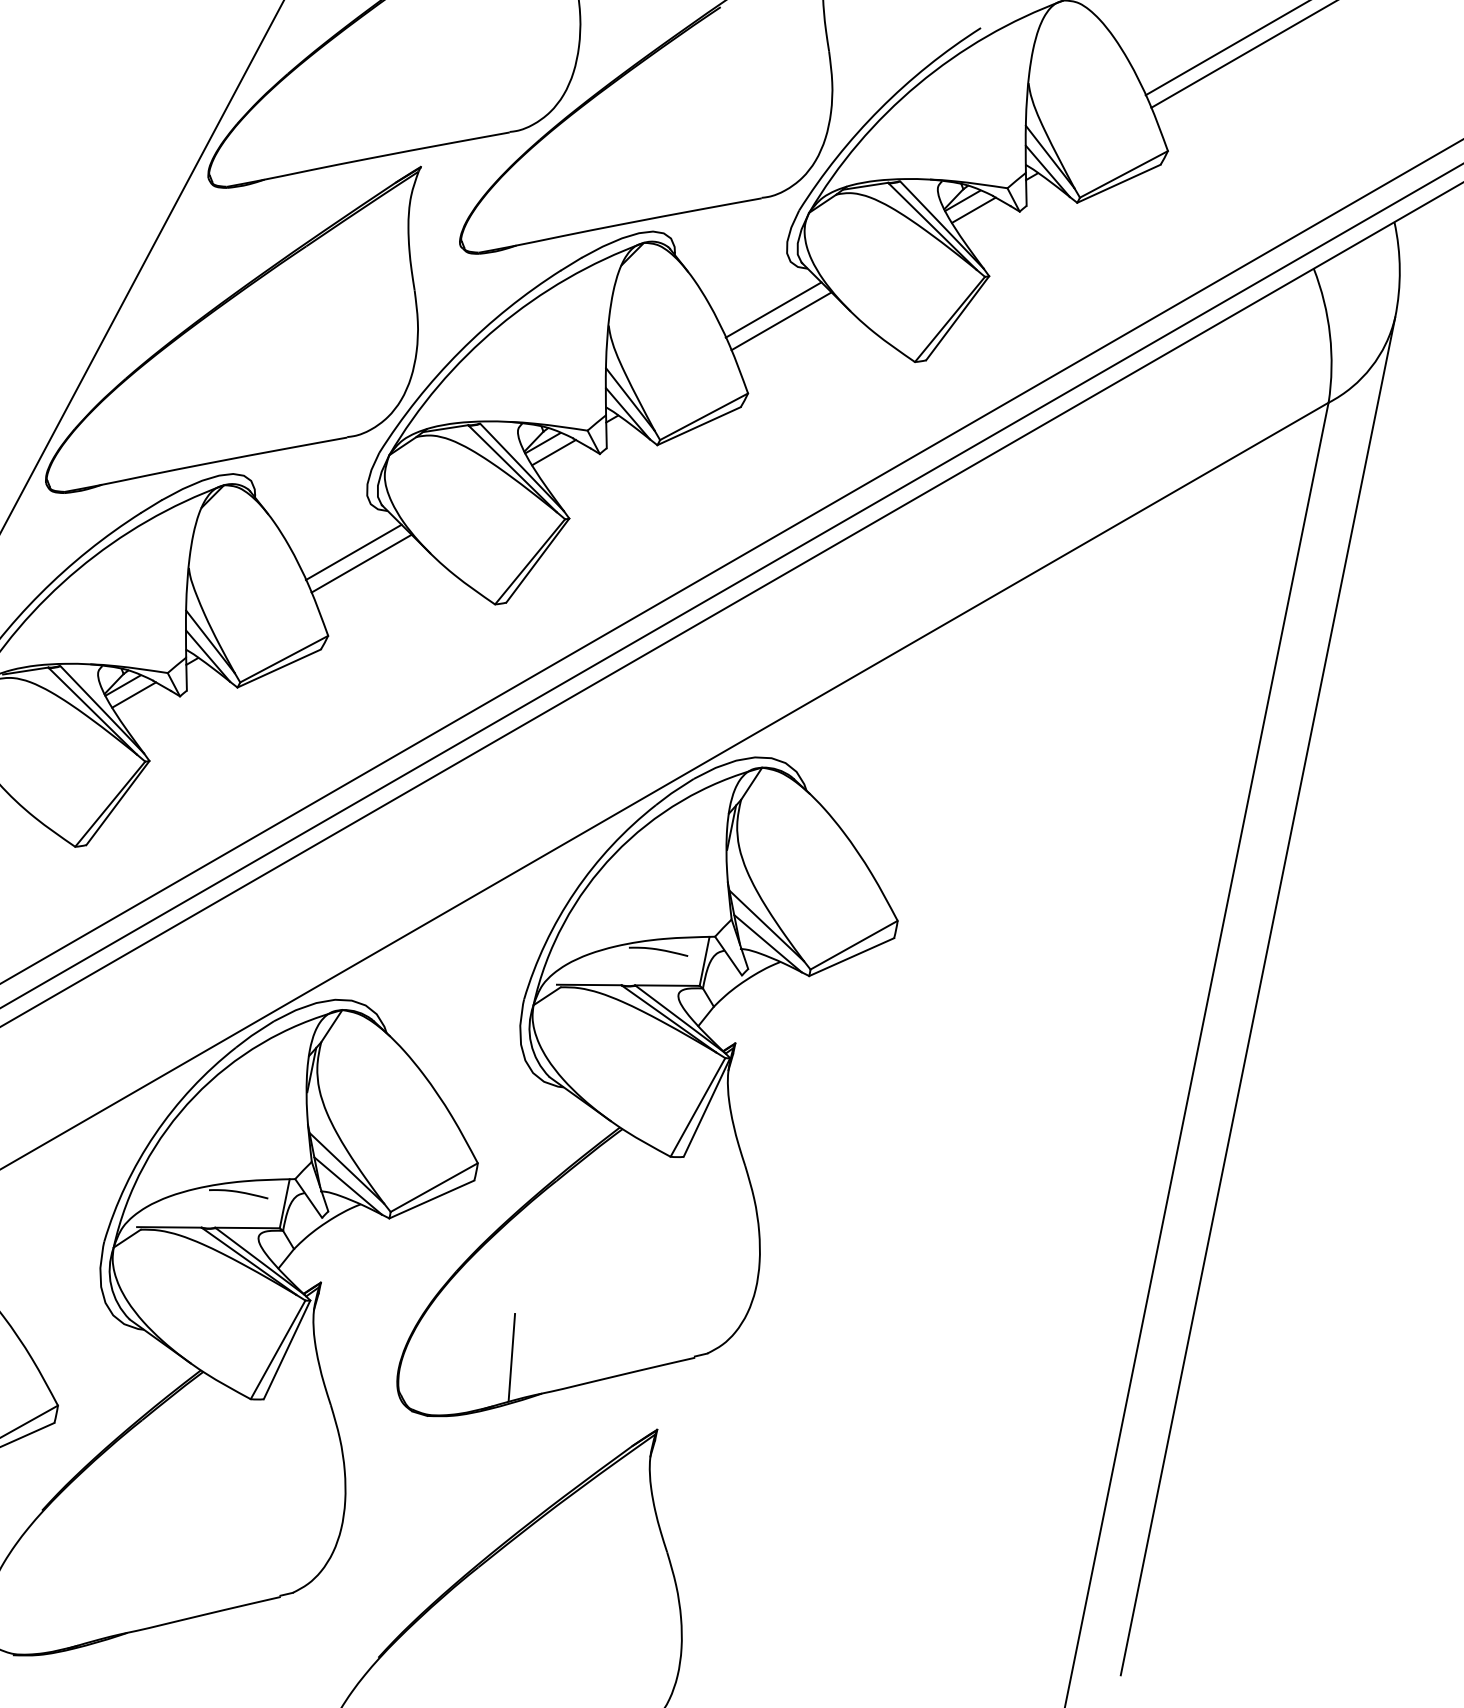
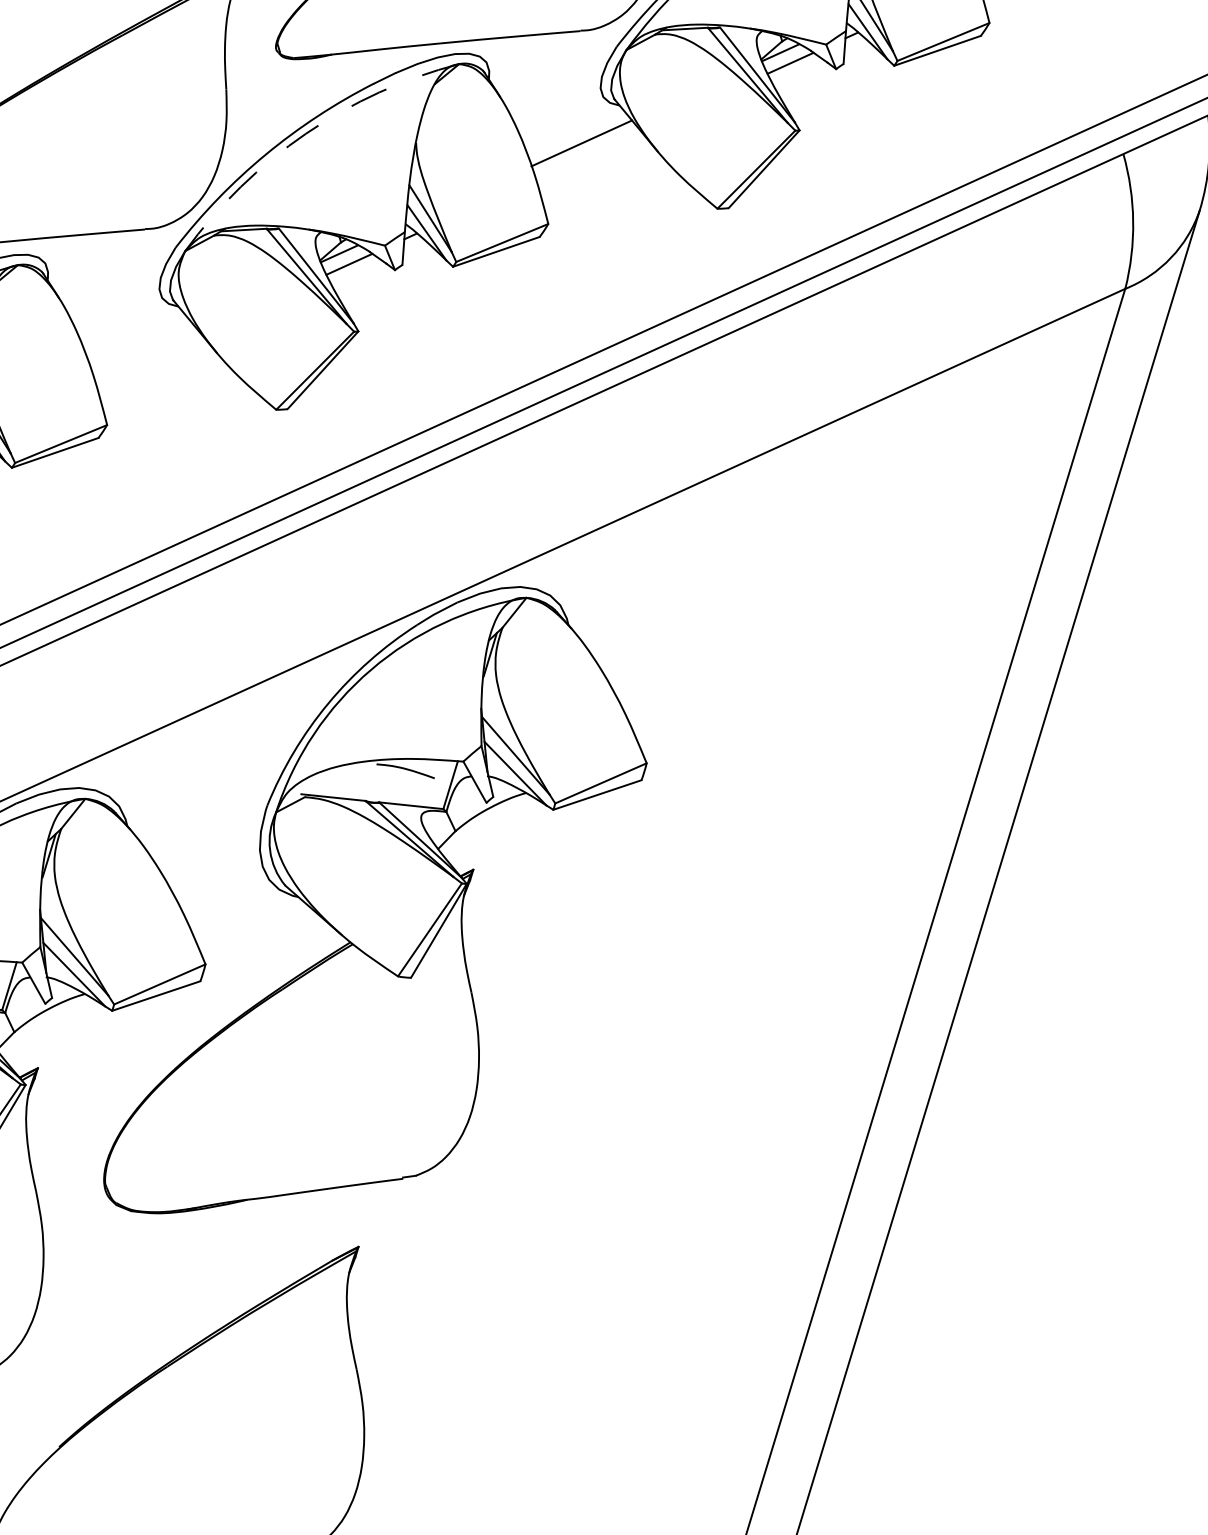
line: (781, 321) -> (588, 155), removed
arc: (498, 326) -> (306, 133), solid -> dashed
line: (353, 552) -> (140, 344), removed
line: (361, 563) -> (147, 356), removed
line: (511, 1357) -> (220, 1160), removed

